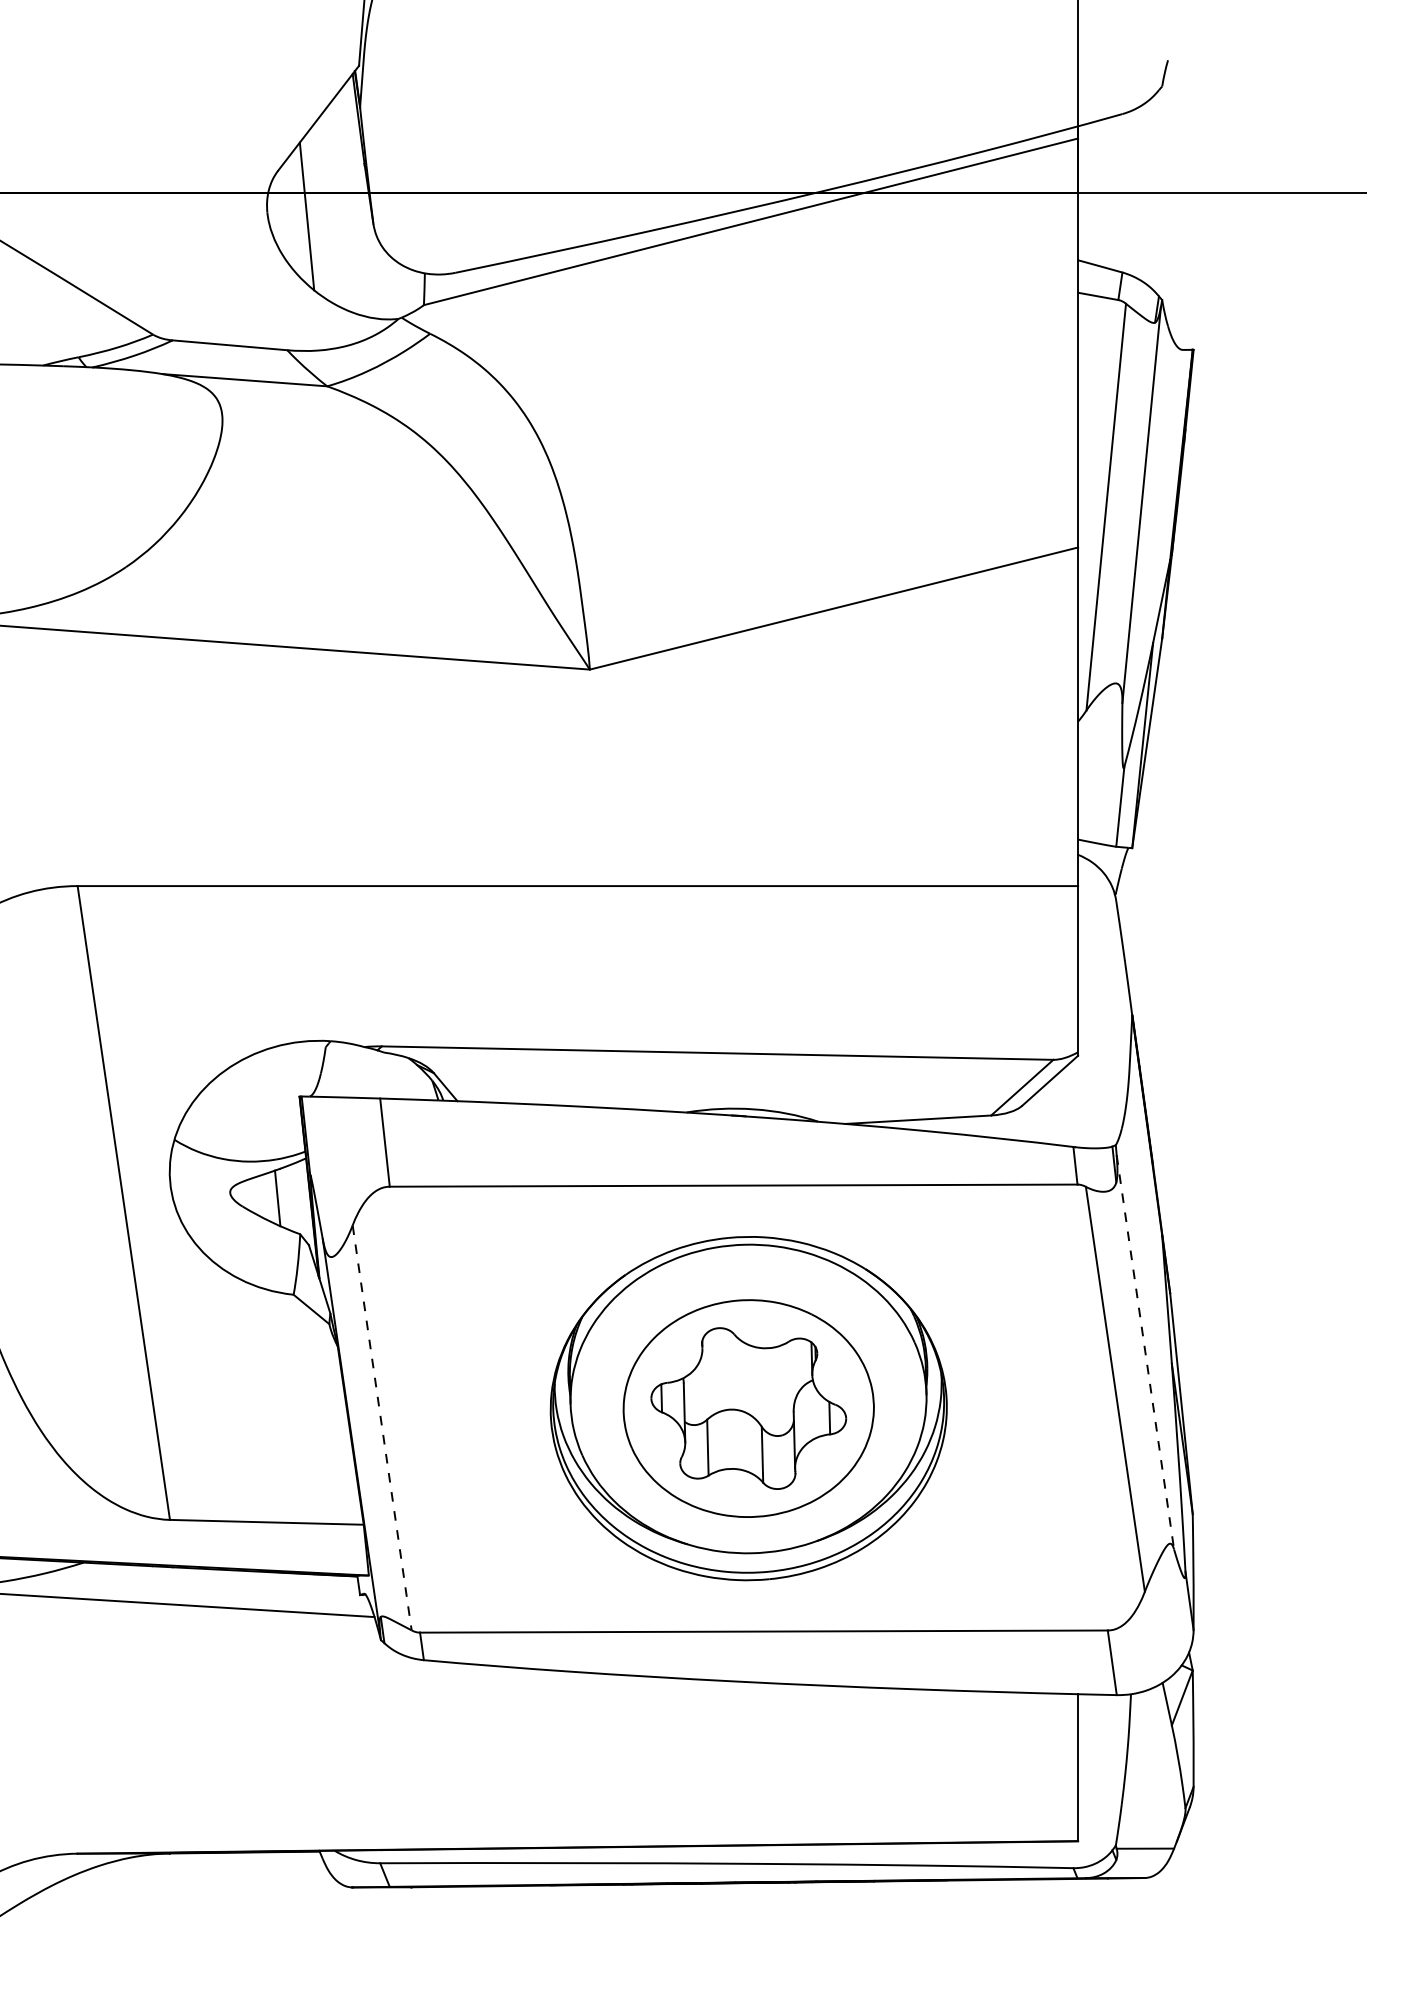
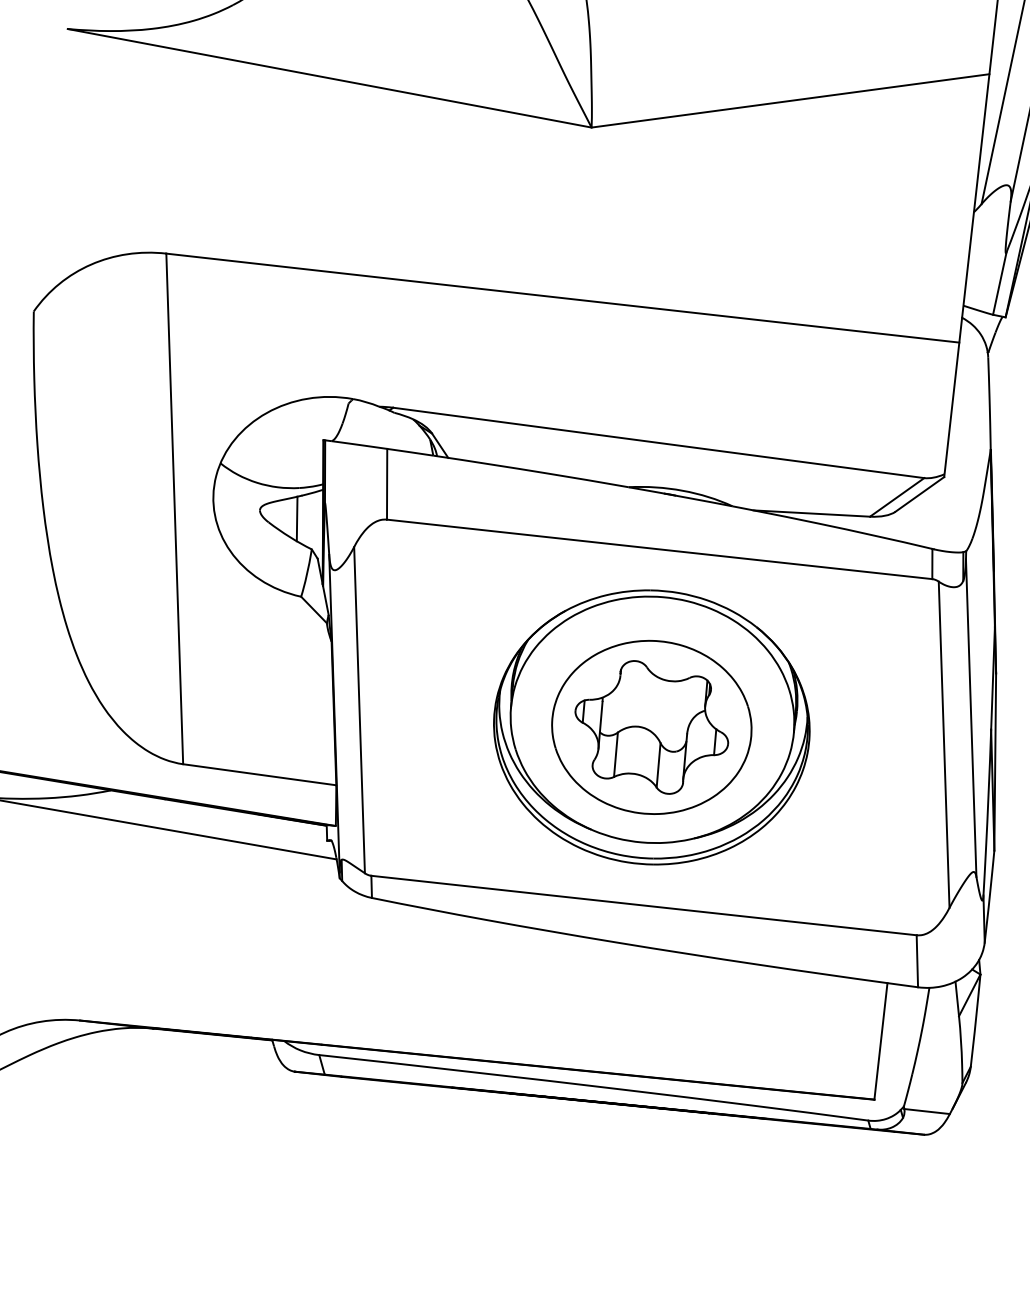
line: (1145, 1352) -> (971, 718), dashed -> solid
line: (382, 1427) -> (359, 709), dashed -> solid

